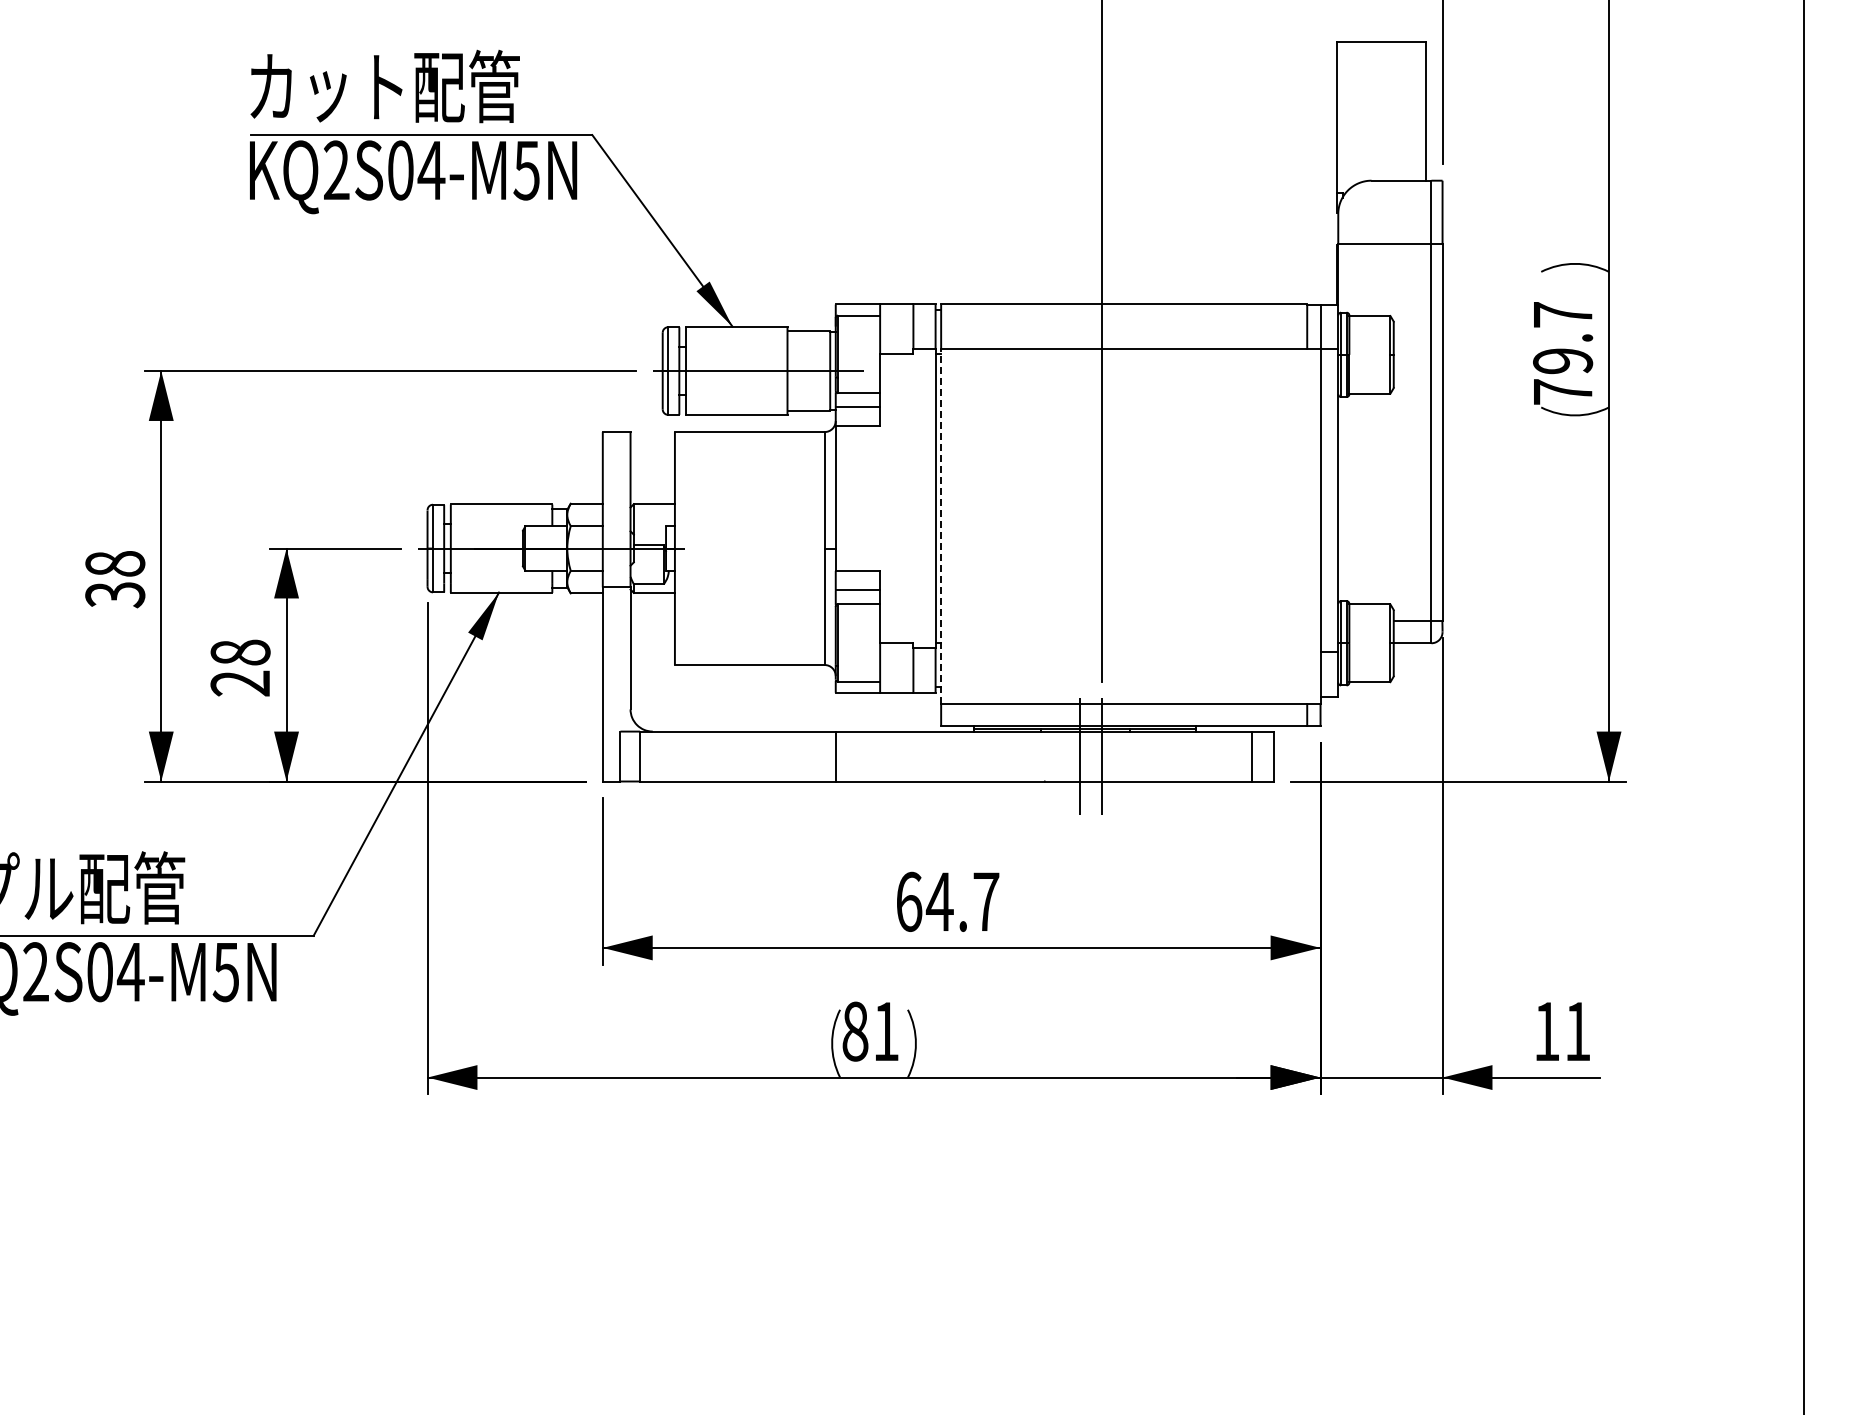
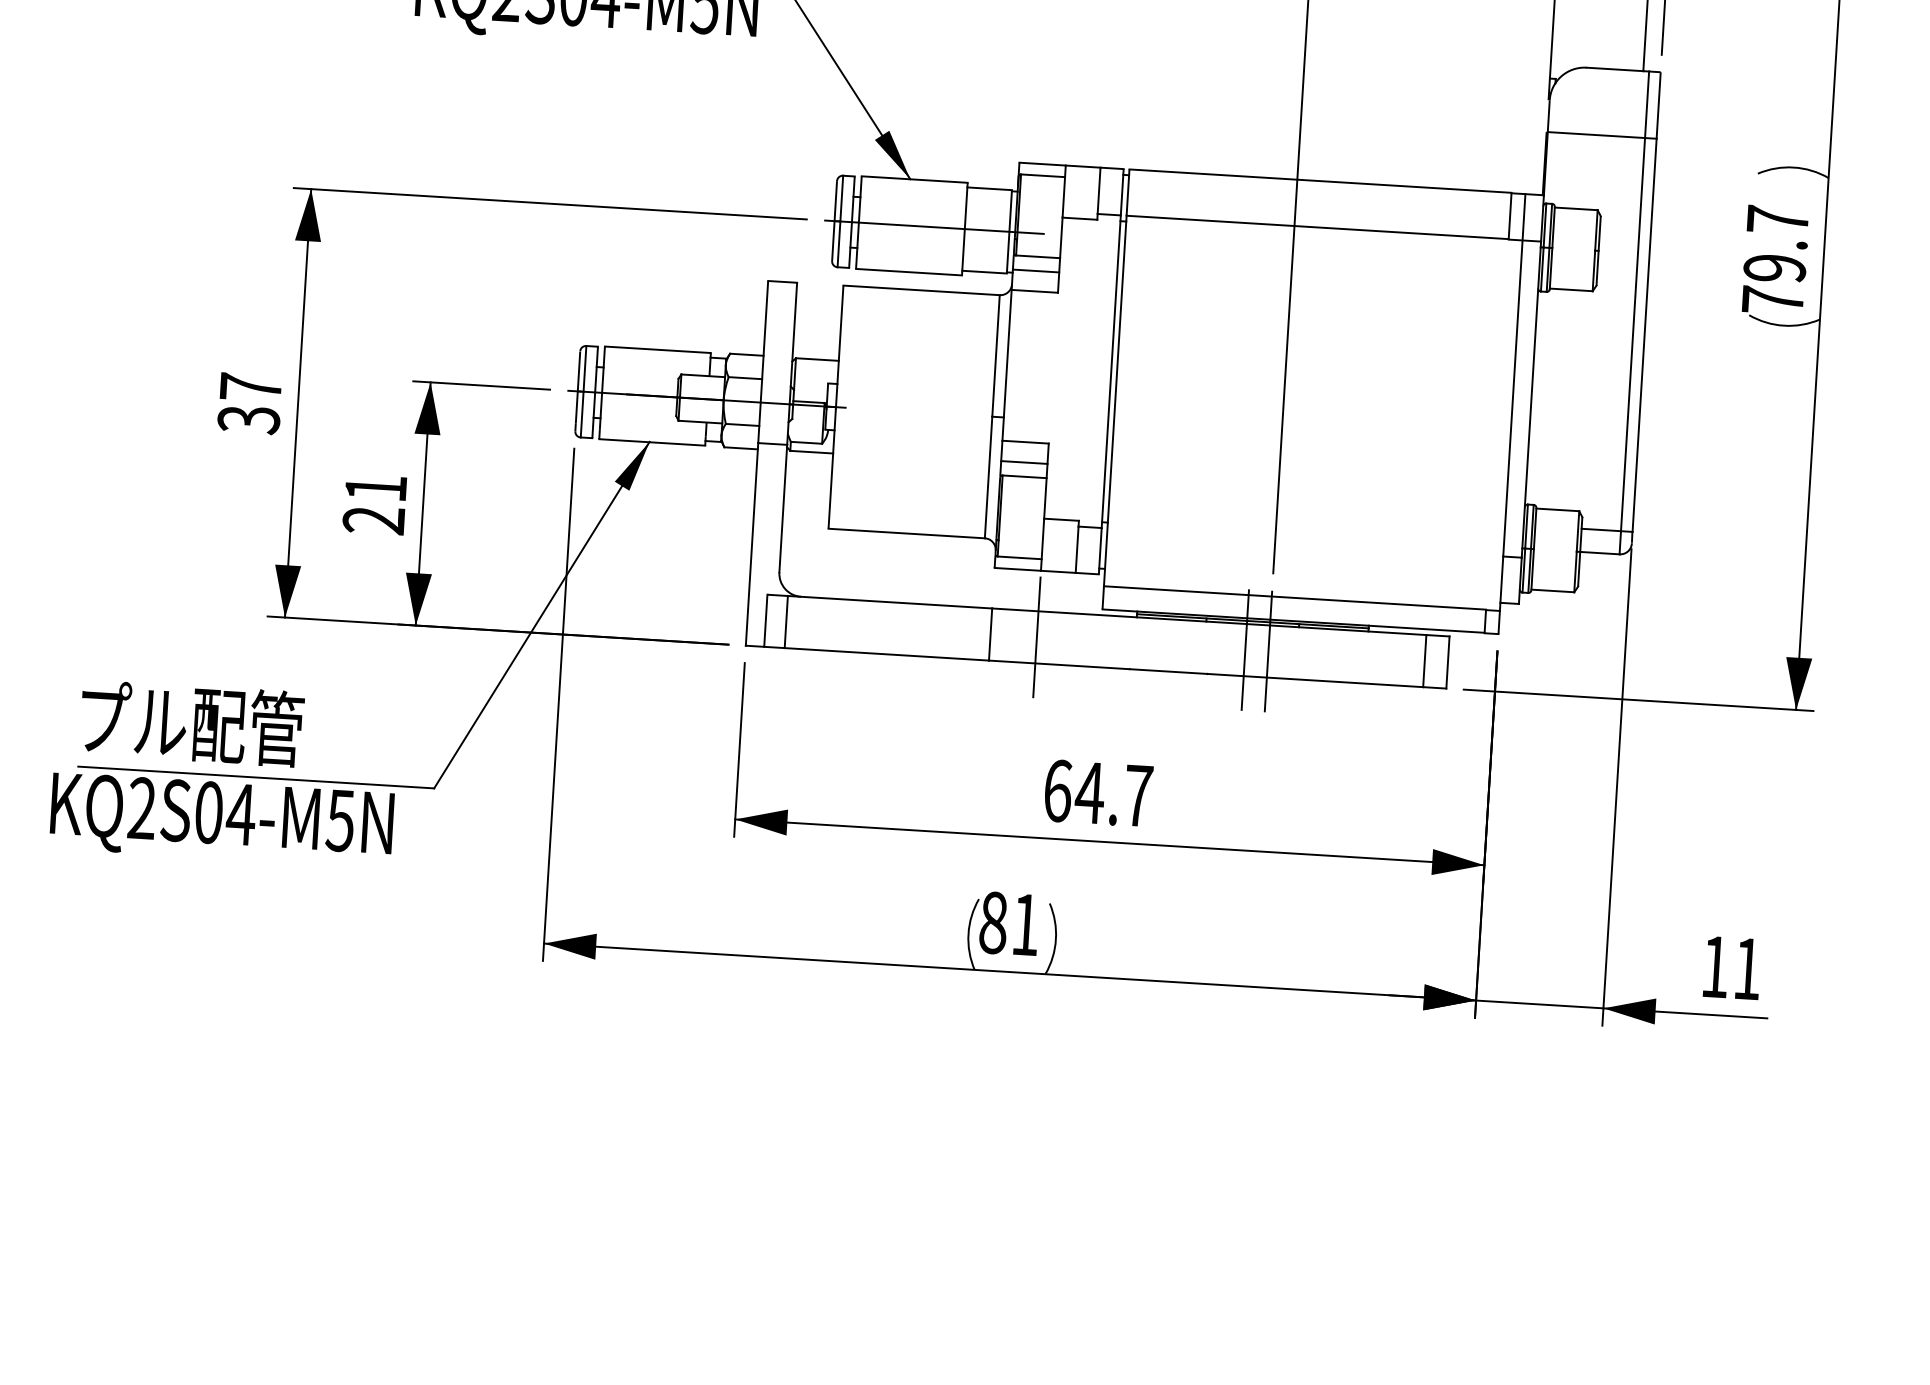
line: (941, 525) -> (1115, 400), dashed -> solid
text: (115, 563) -> (251, 387), 38 -> 37
text: (240, 652) -> (375, 487), 28 -> 21
line: (880, 756) -> (1037, 637), added

